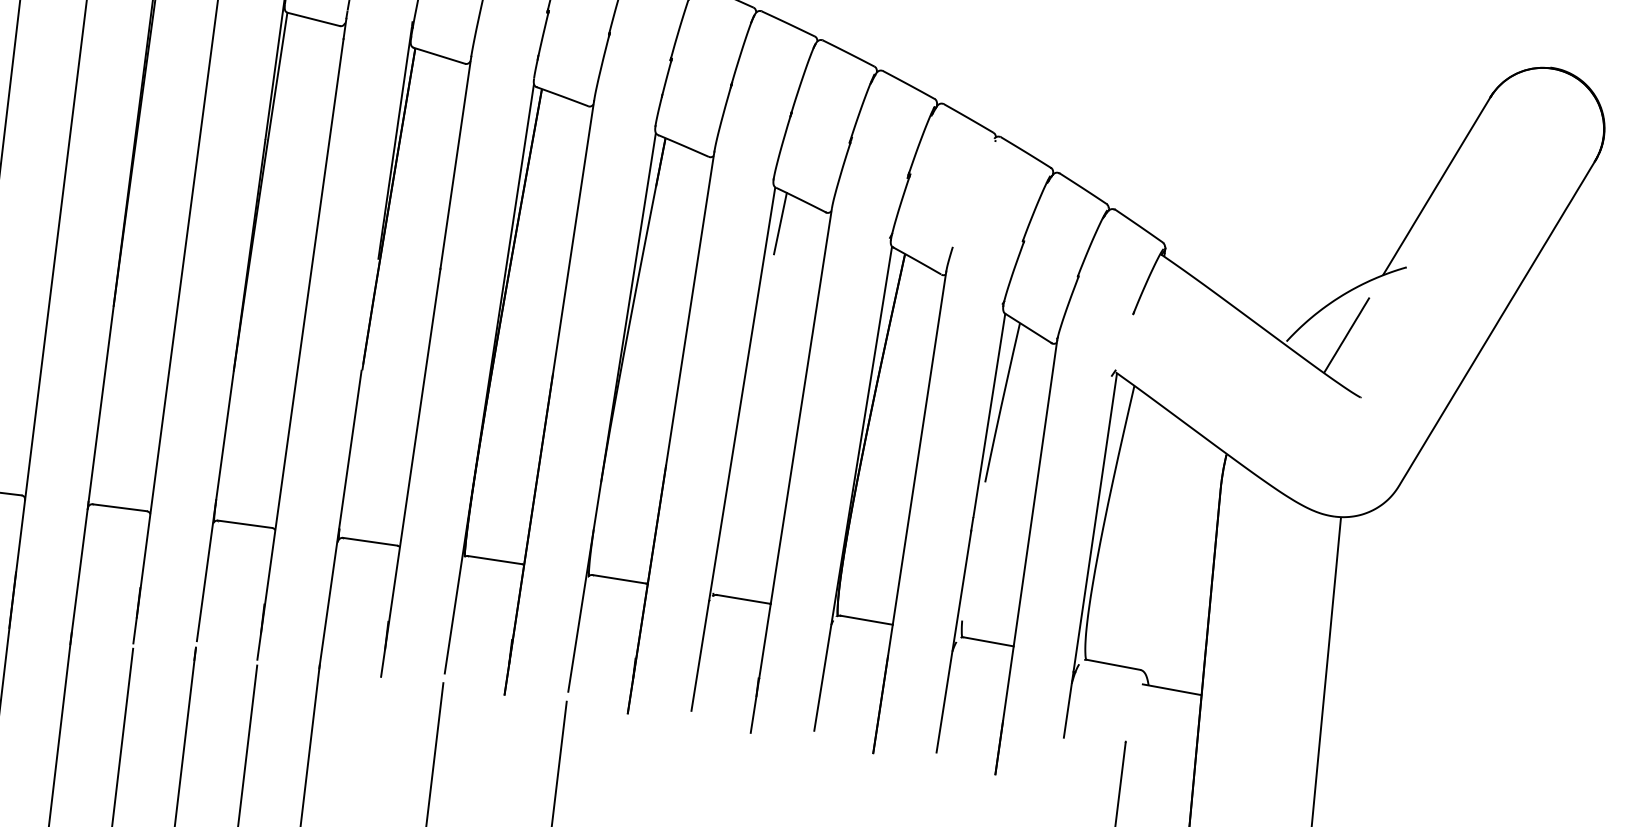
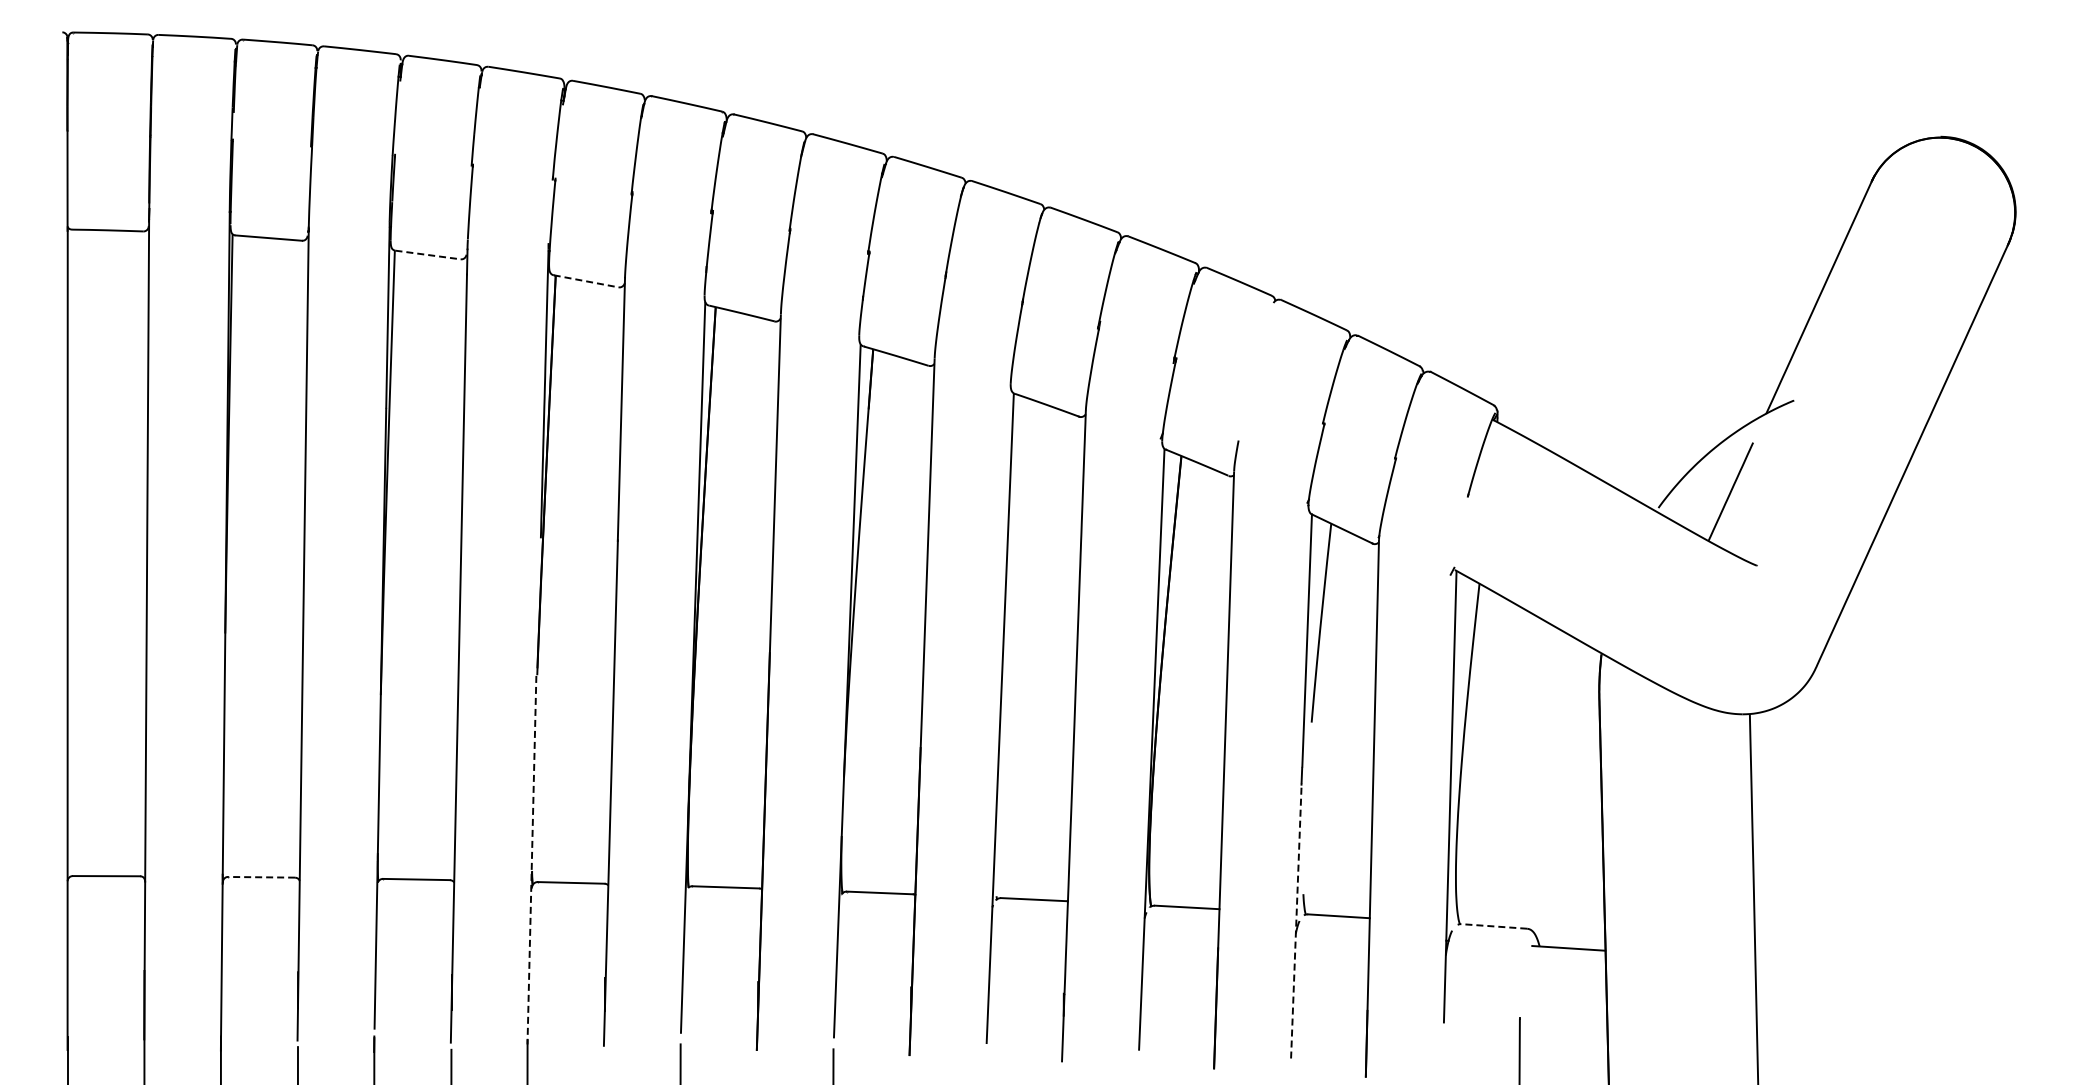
line: (314, 19) -> (428, 255), solid -> dashed
line: (439, 56) -> (586, 281), solid -> dashed
line: (779, 223) -> (1024, 436), removed
line: (119, 507) -> (261, 877), solid -> dashed
line: (340, 519) -> (531, 860), solid -> dashed
line: (954, 641) -> (1296, 920), solid -> dashed
line: (1113, 664) -> (1493, 926), solid -> dashed

